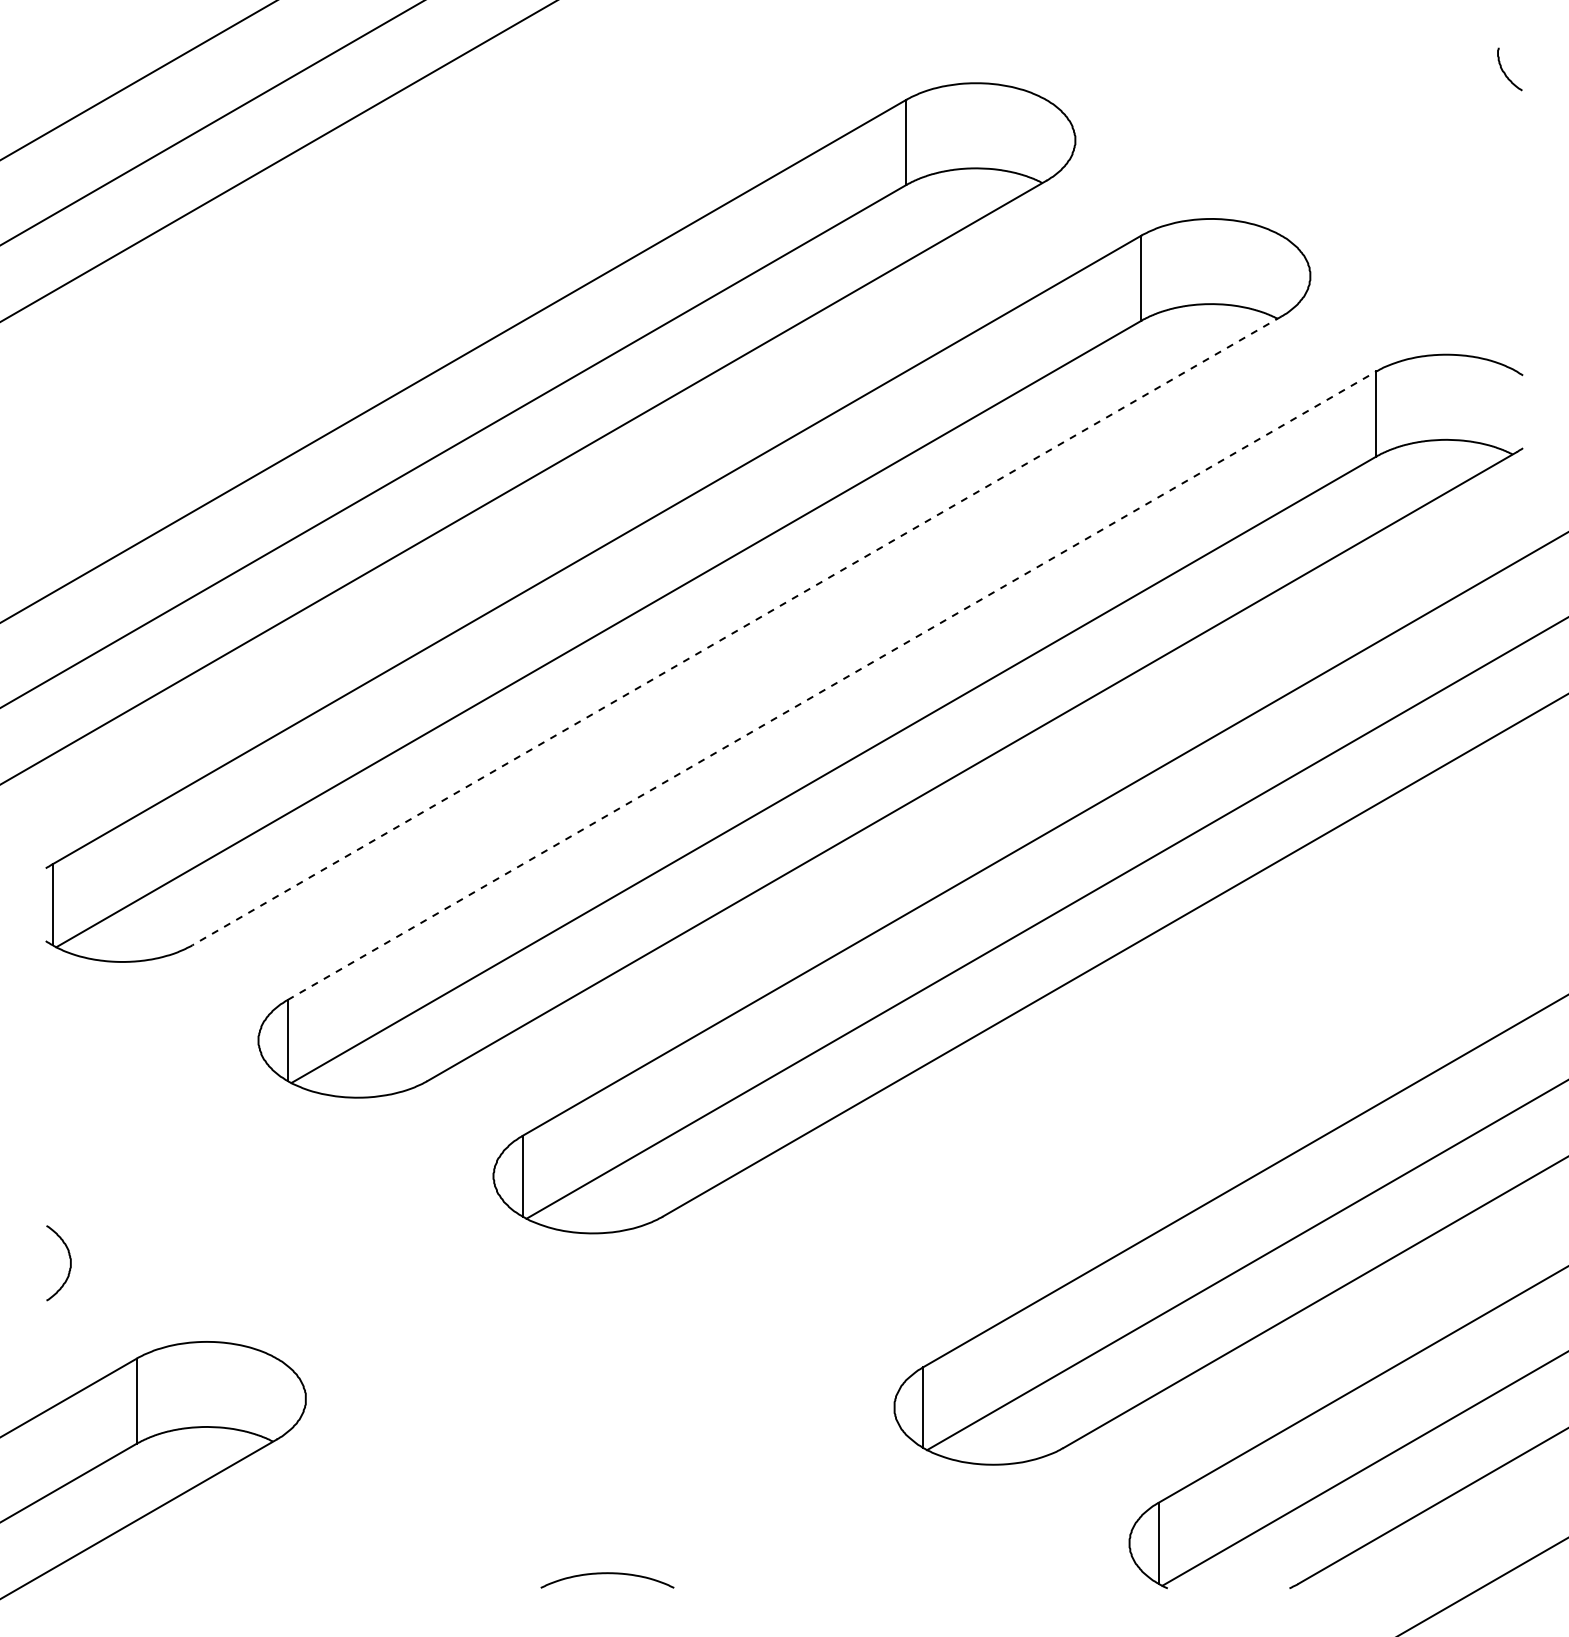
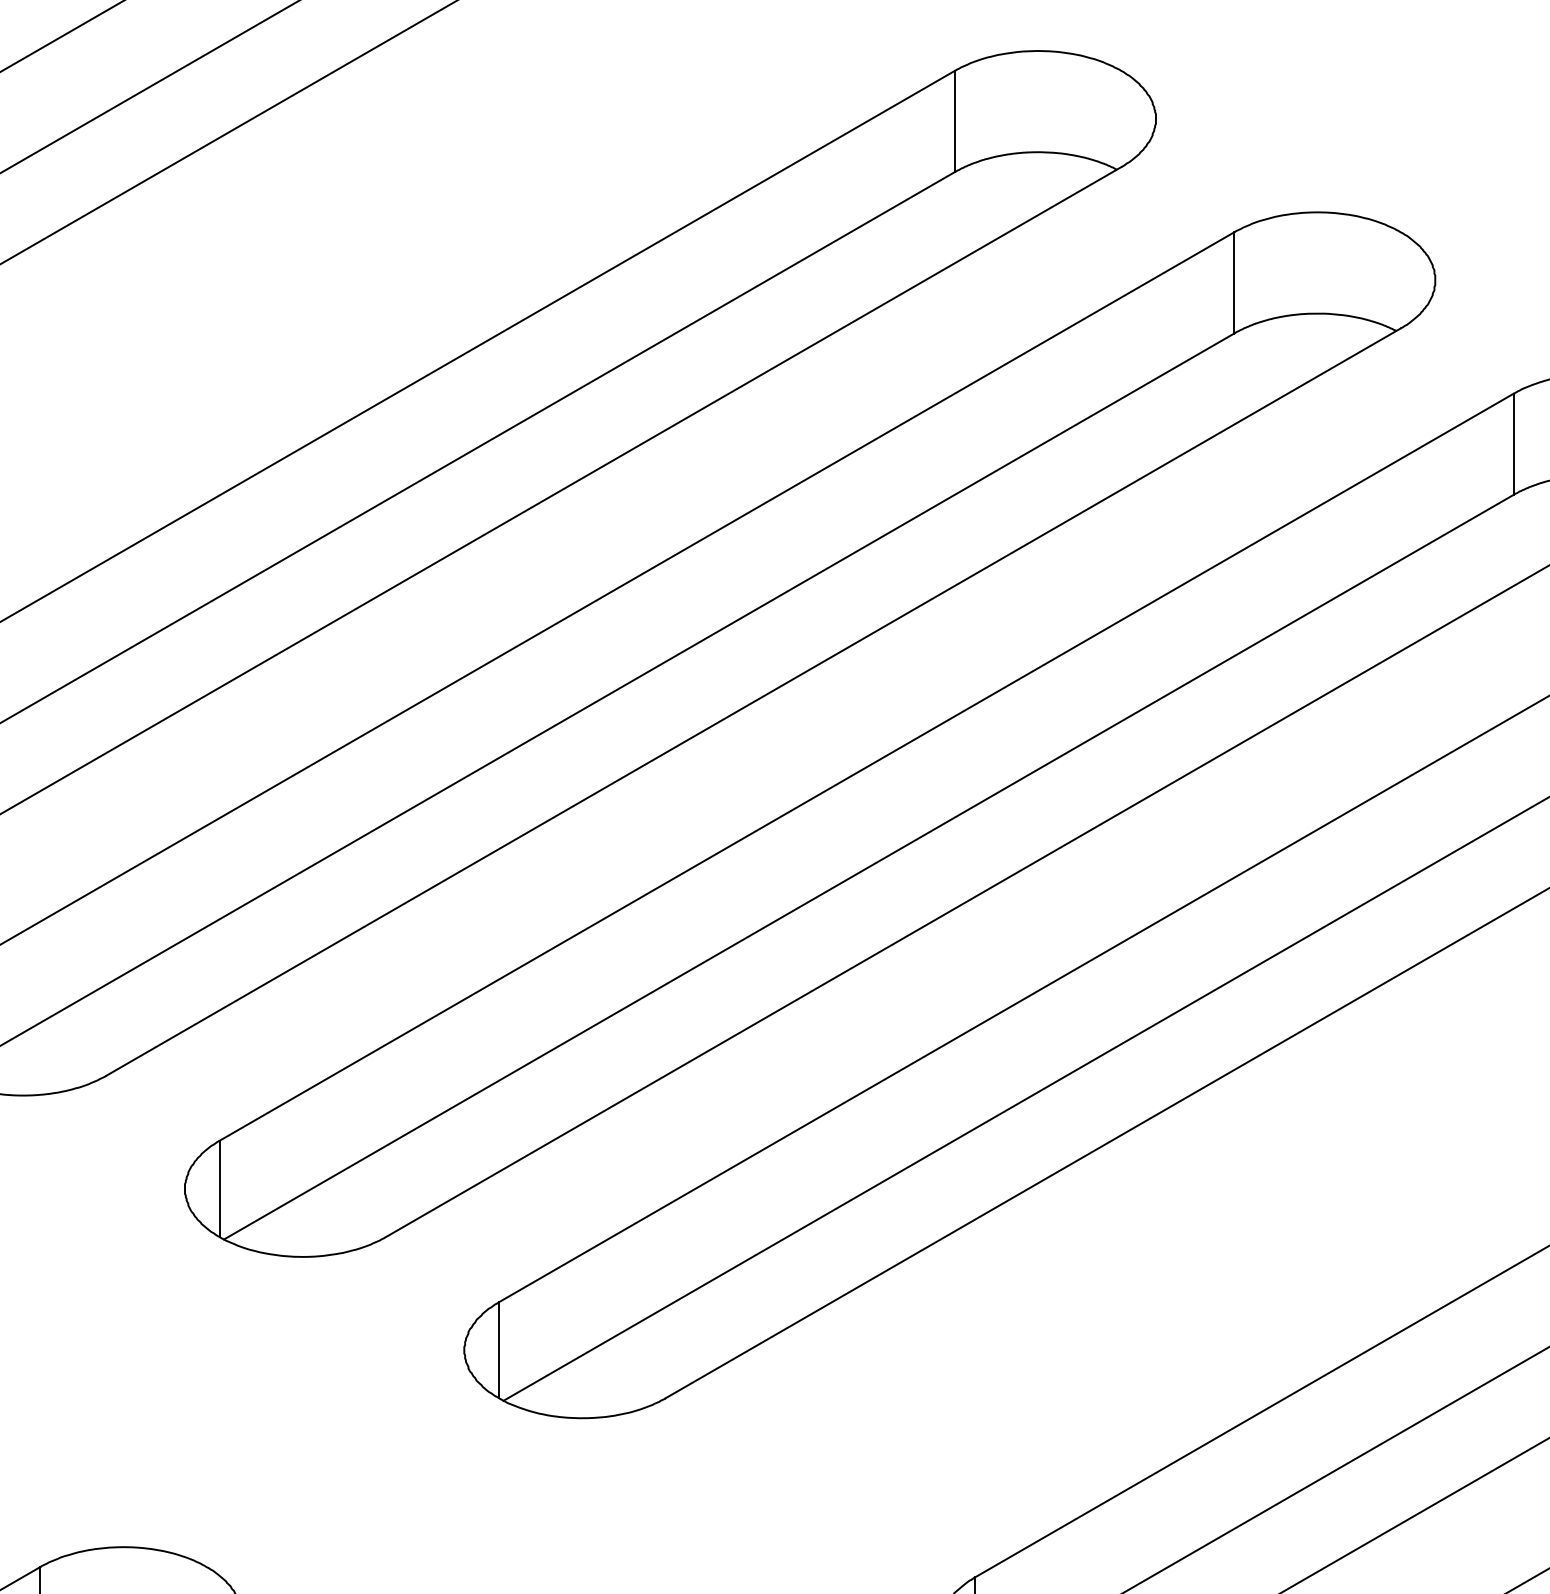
line: (736, 630) -> (753, 701), dashed -> solid
line: (831, 685) -> (866, 766), dashed -> solid

